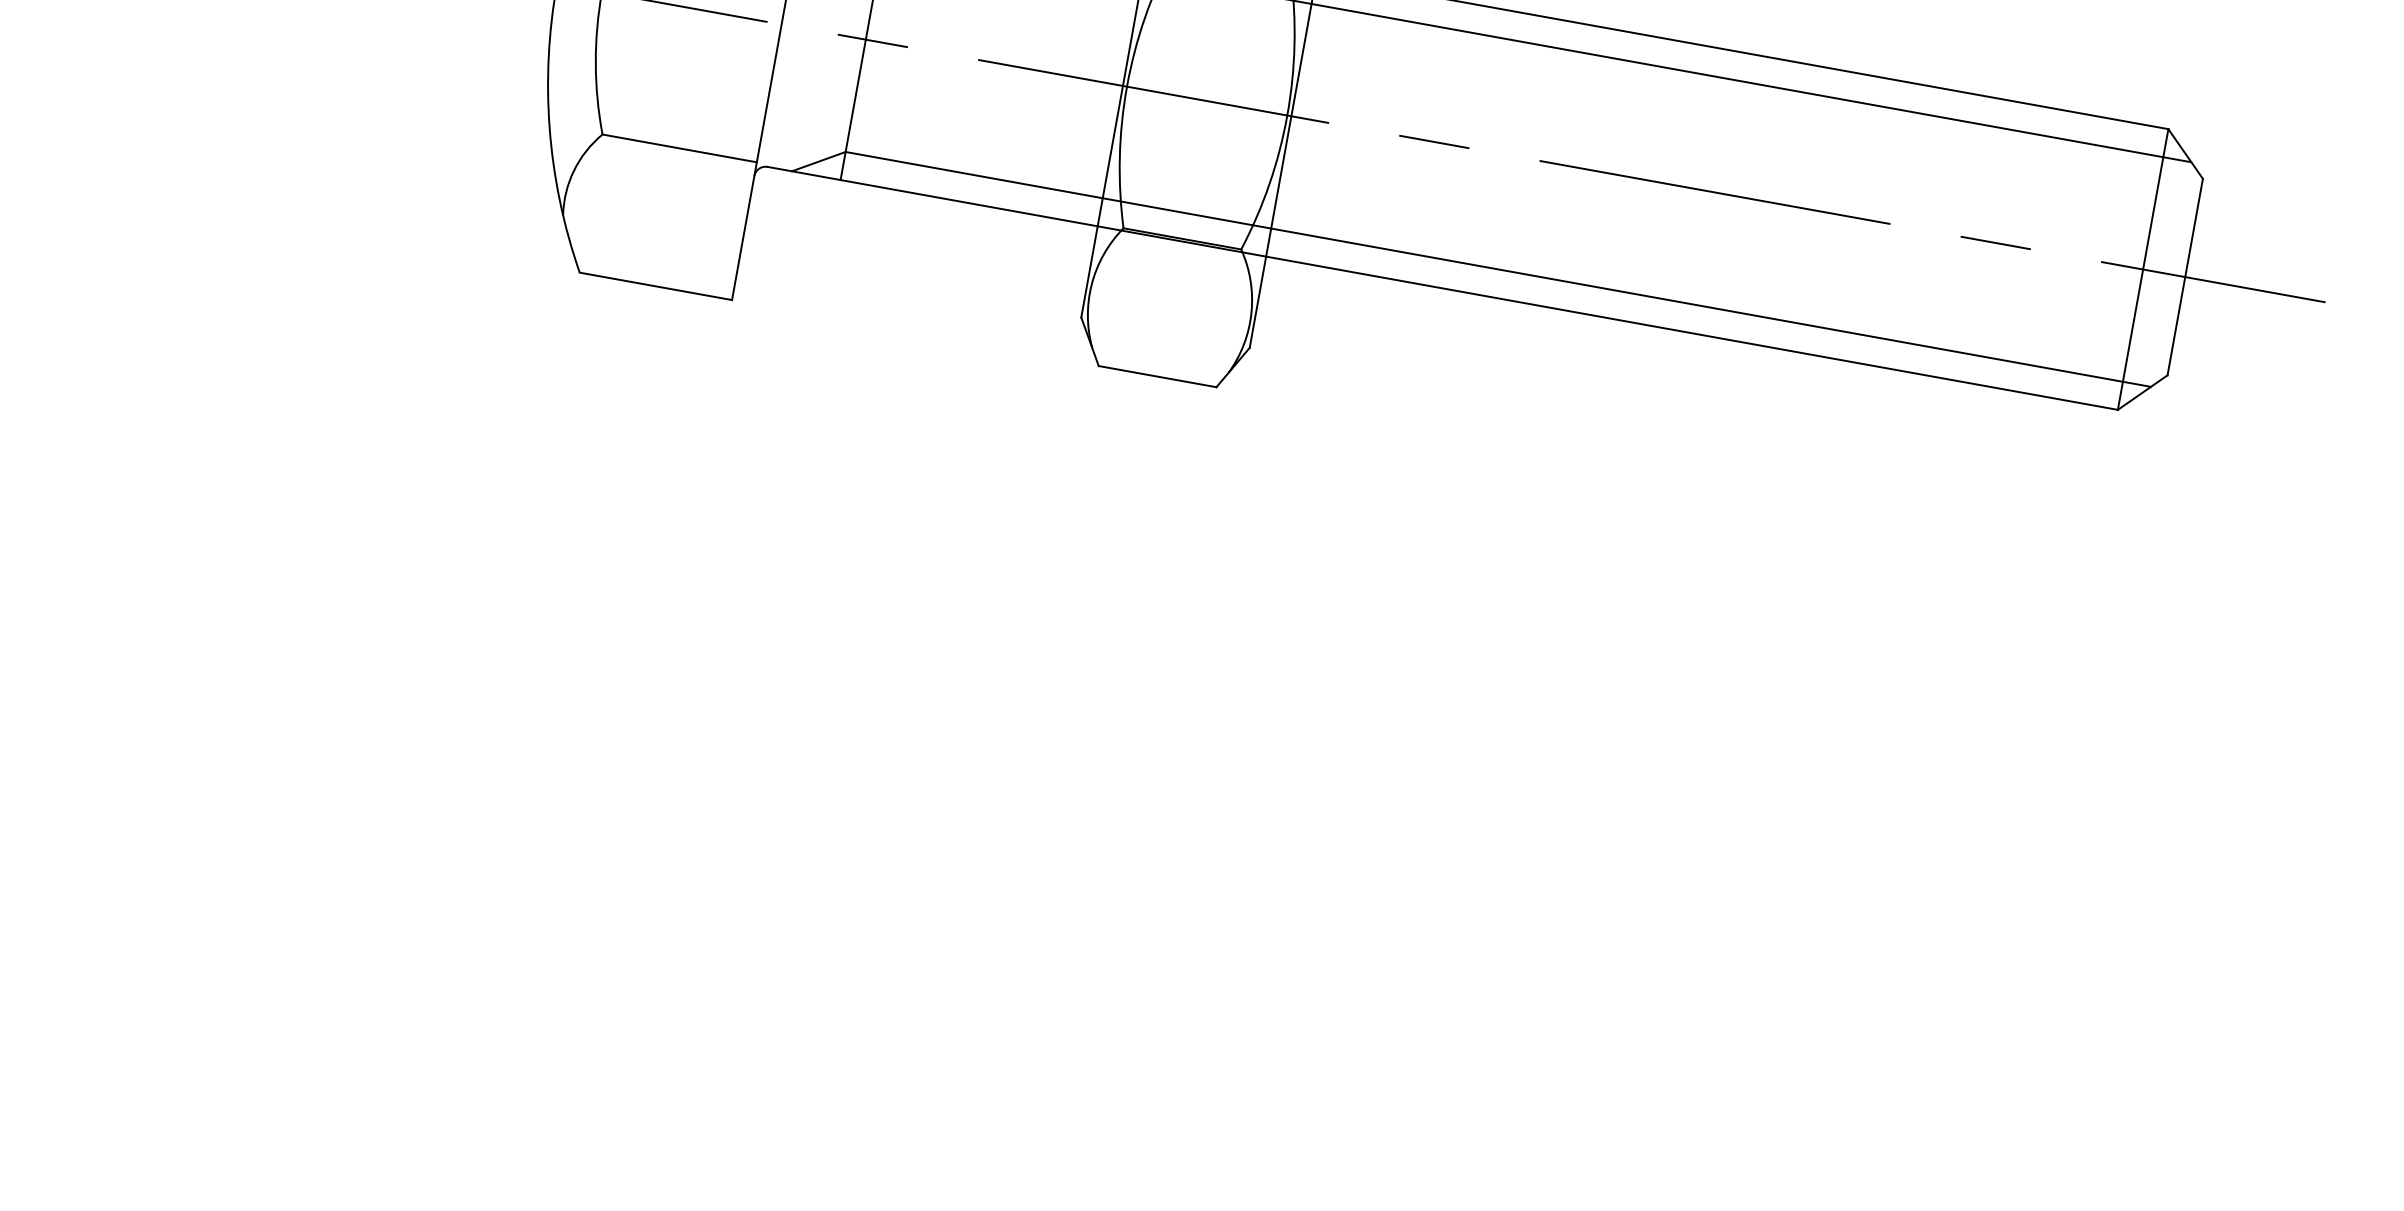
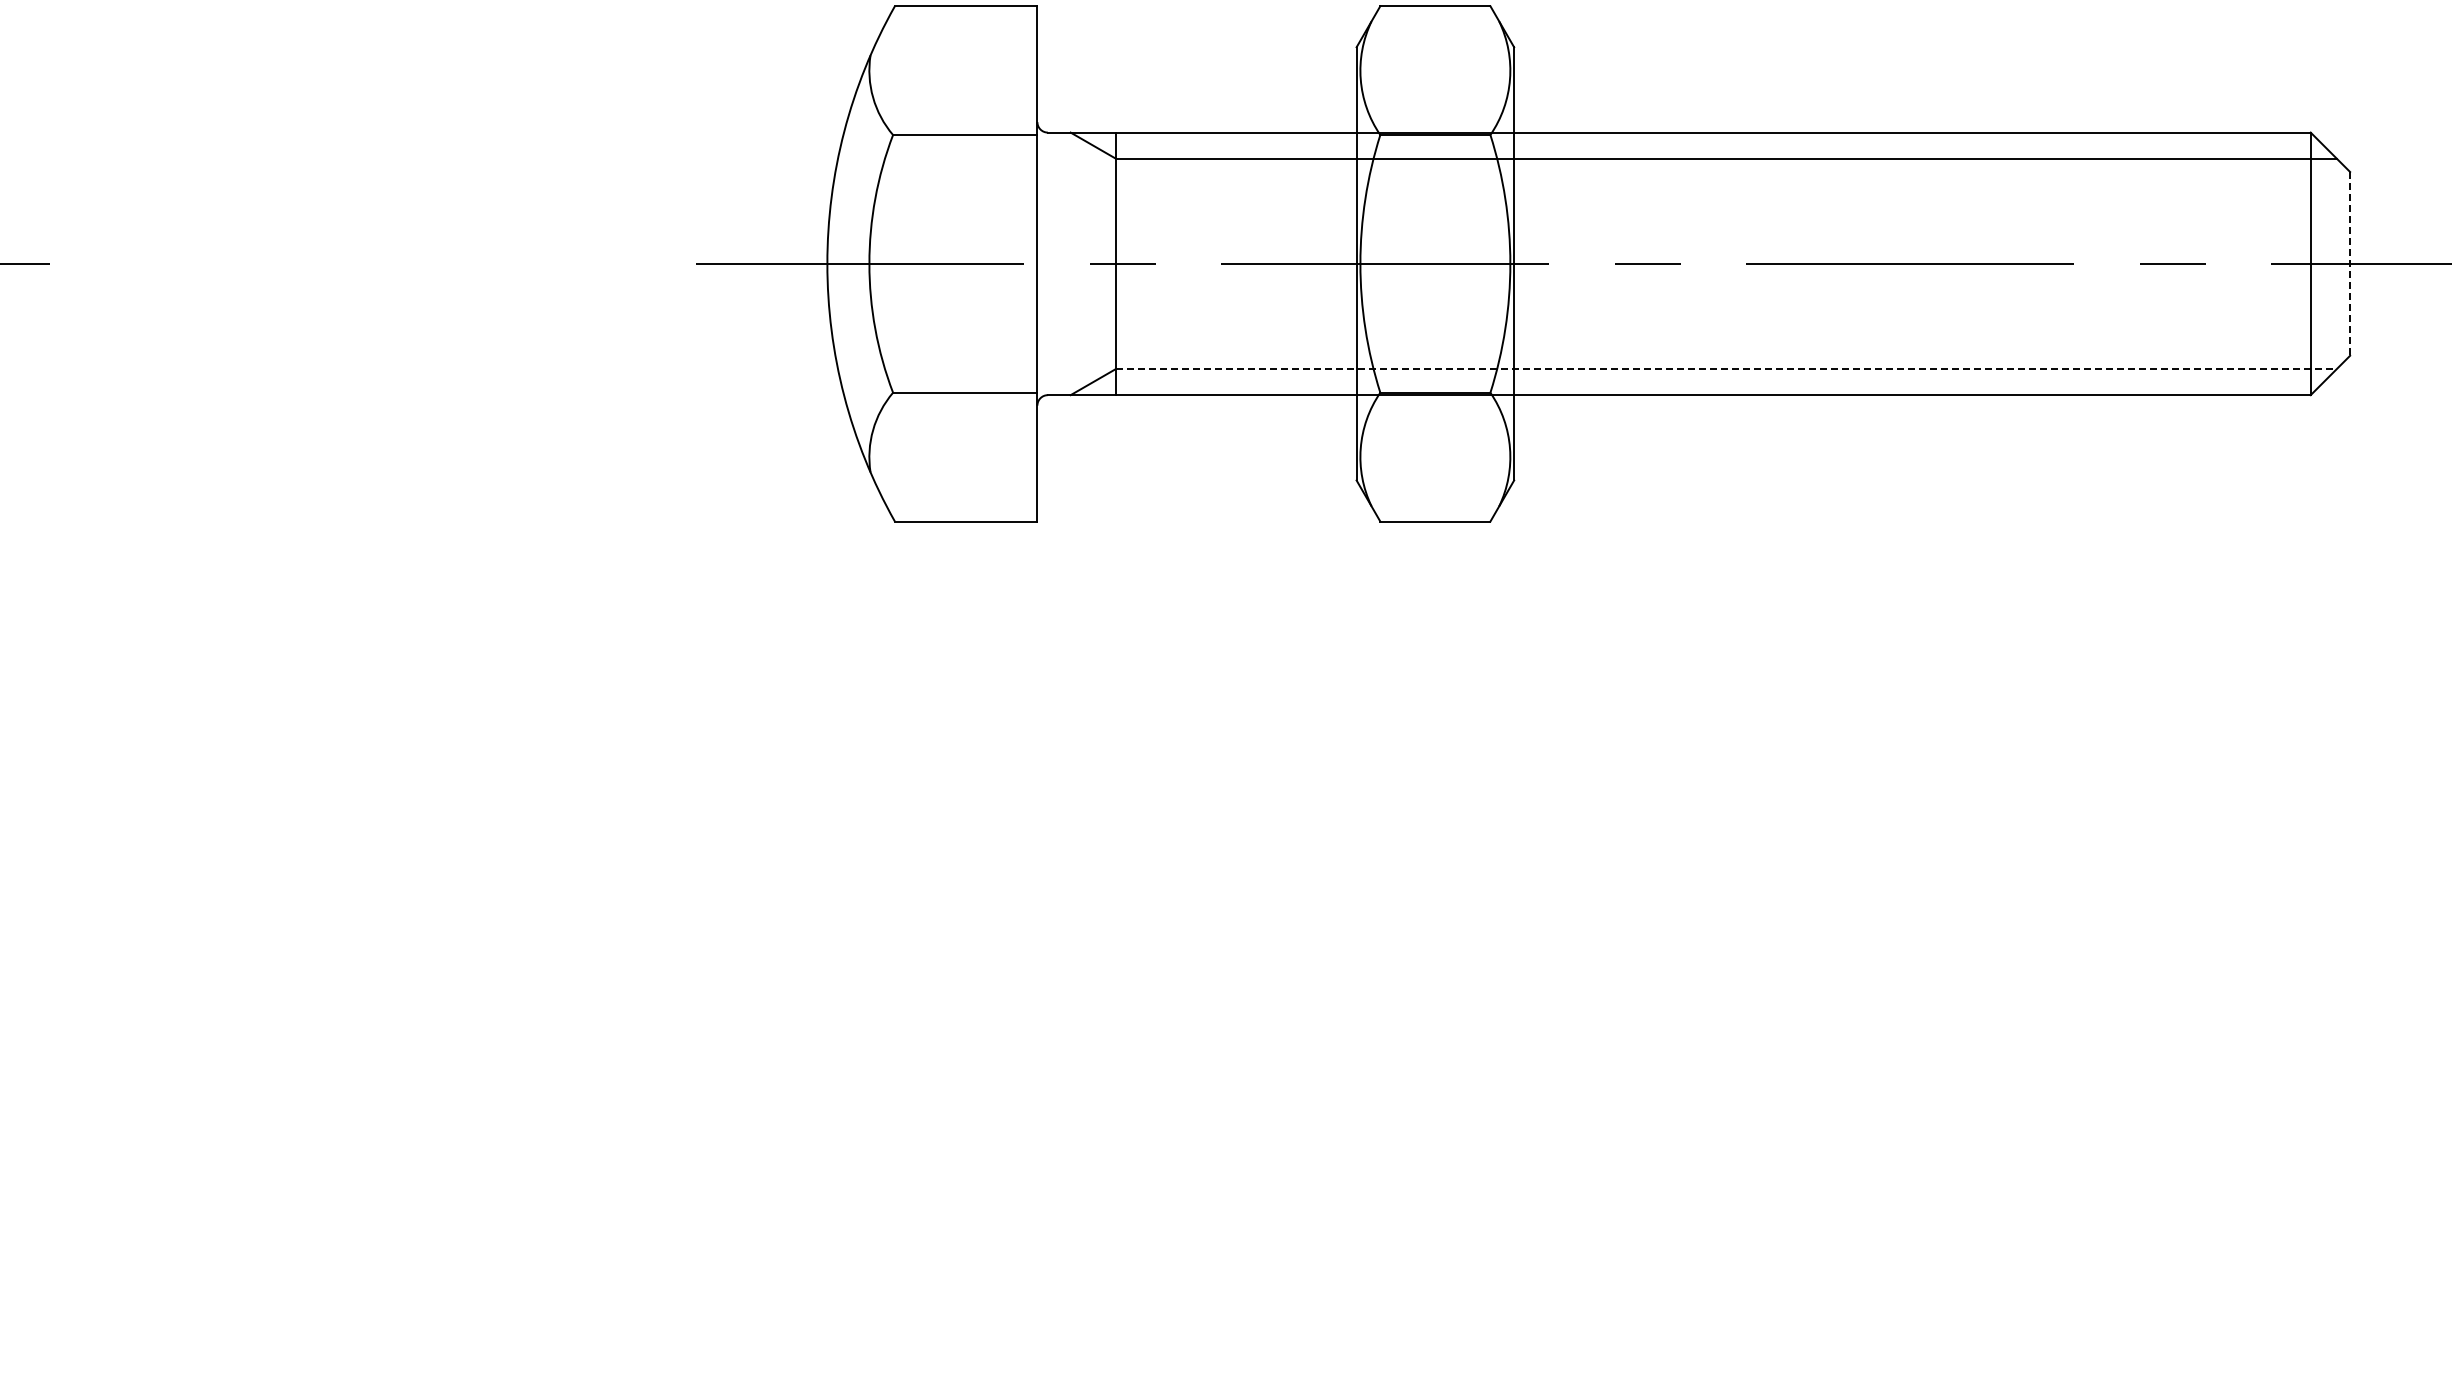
line: (1499, 269) -> (1727, 368), solid -> dashed
line: (2185, 276) -> (2350, 263), solid -> dashed

